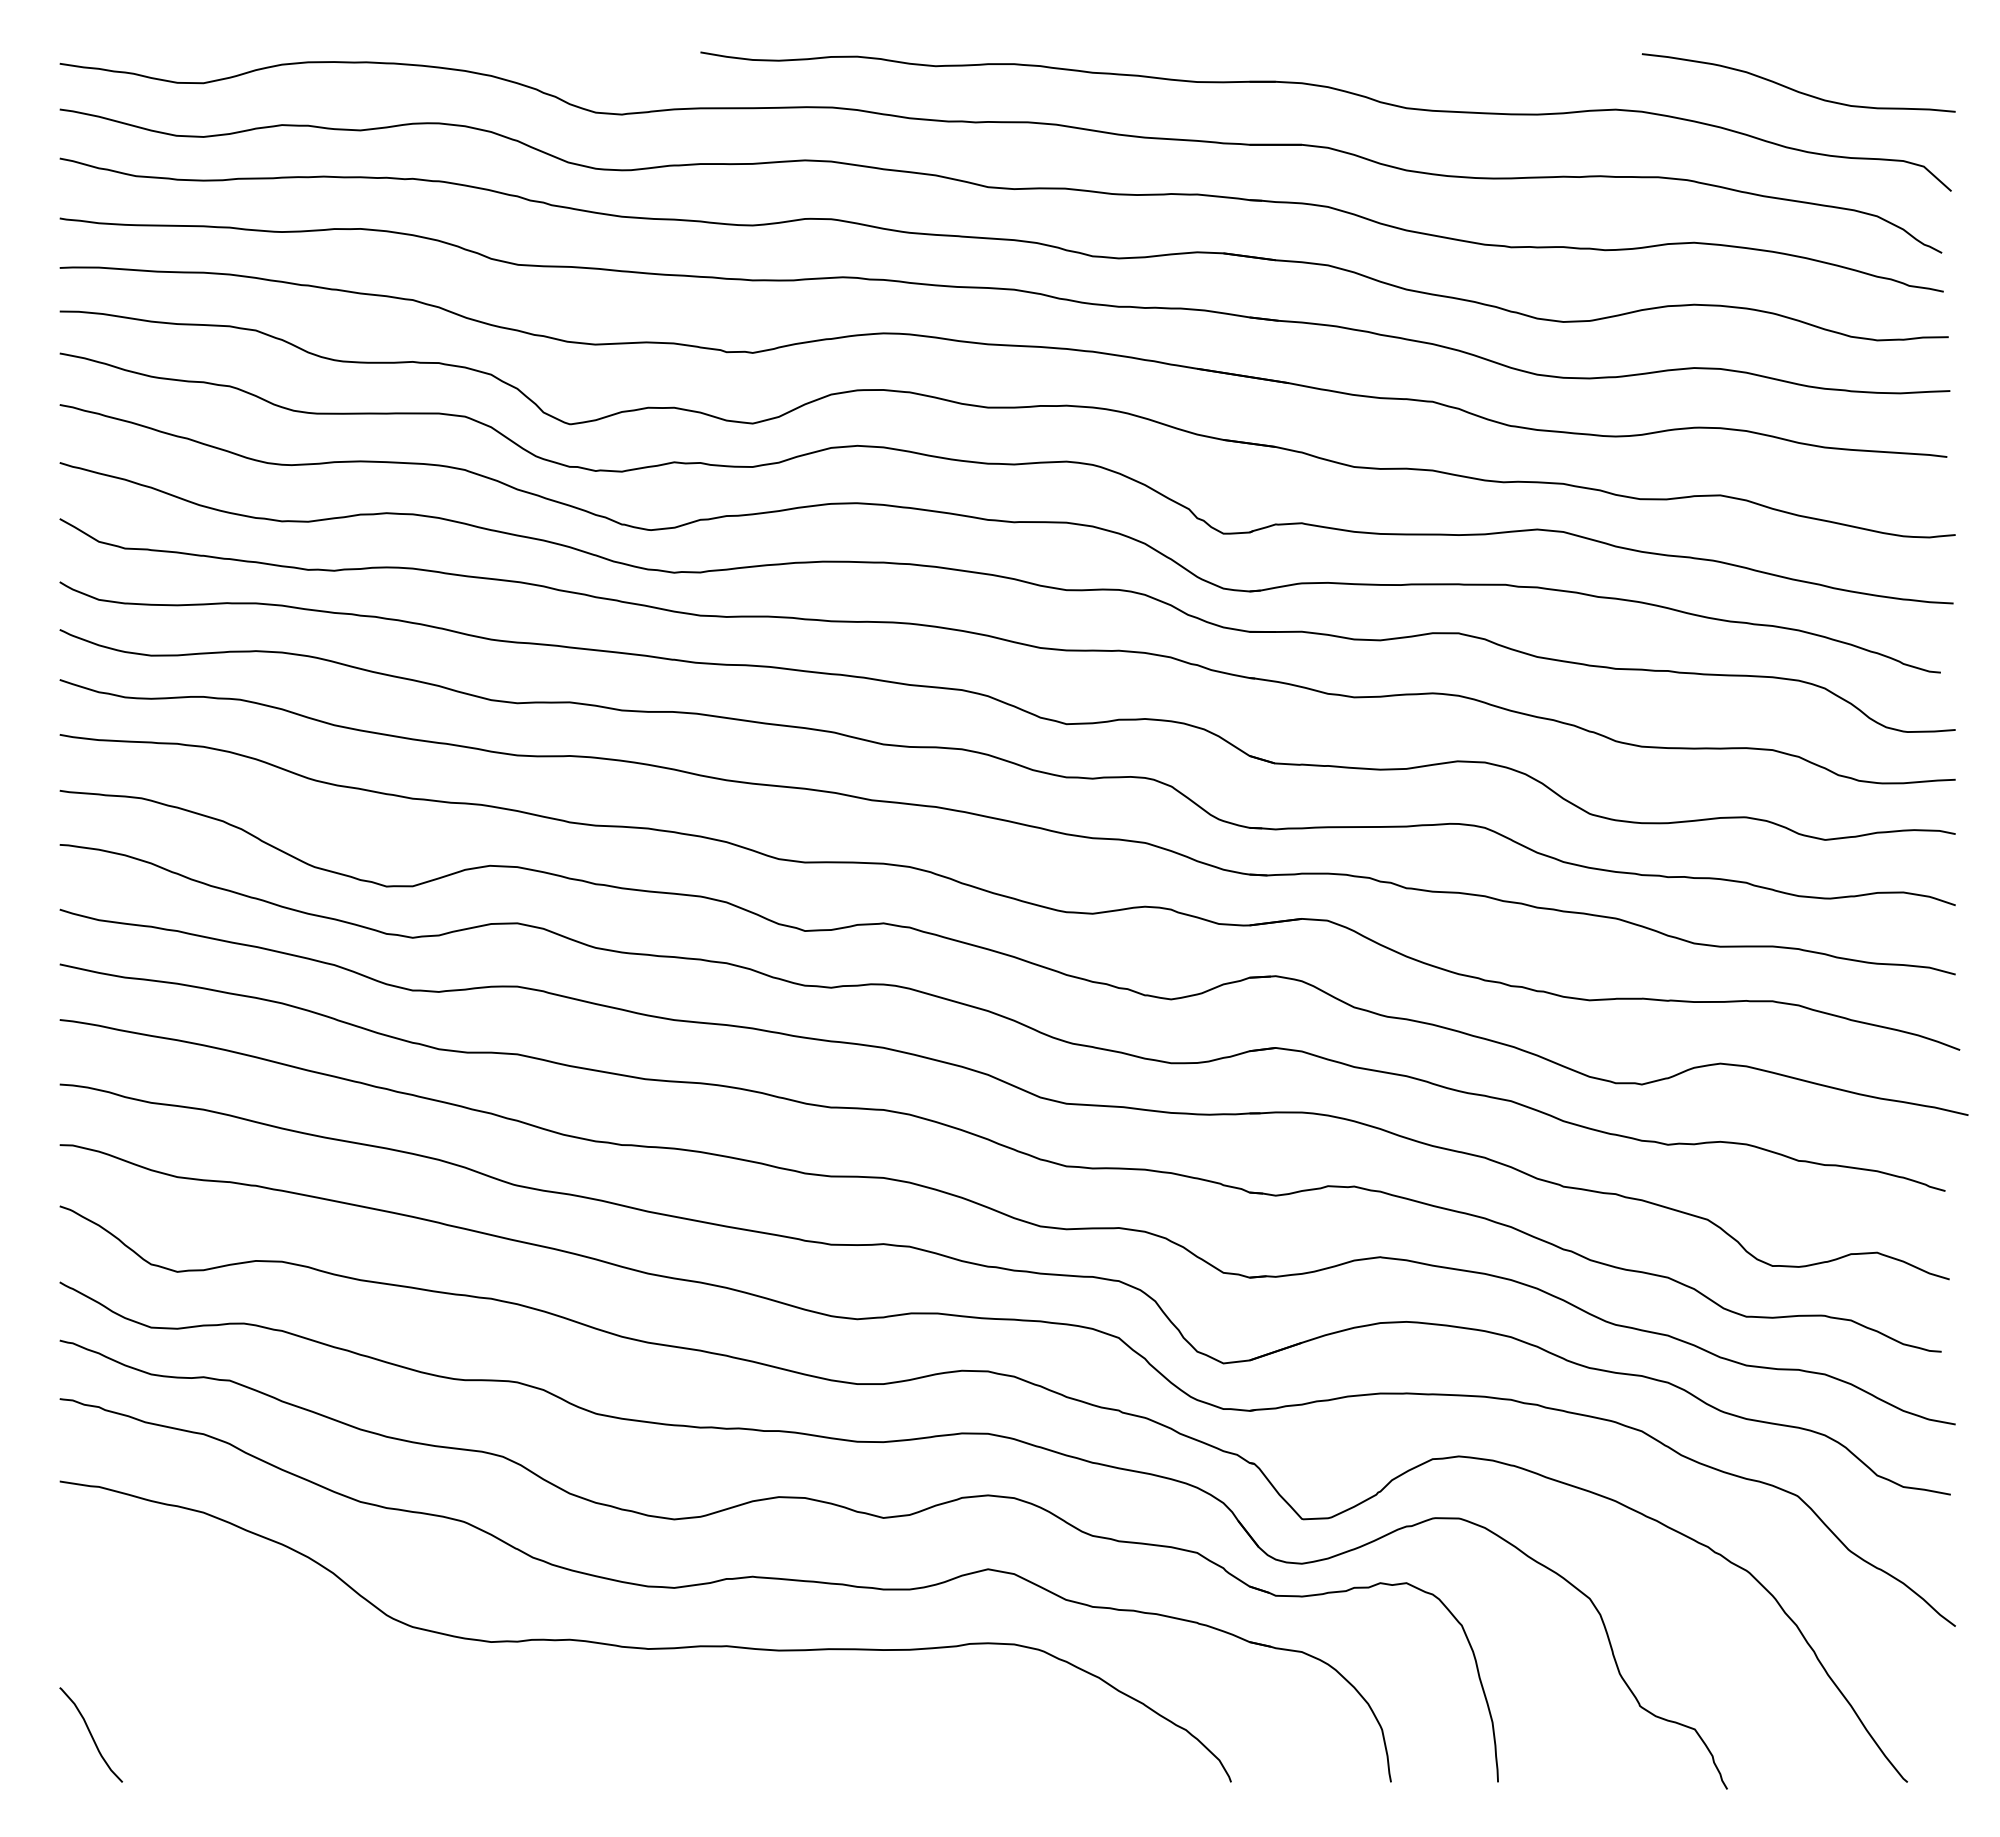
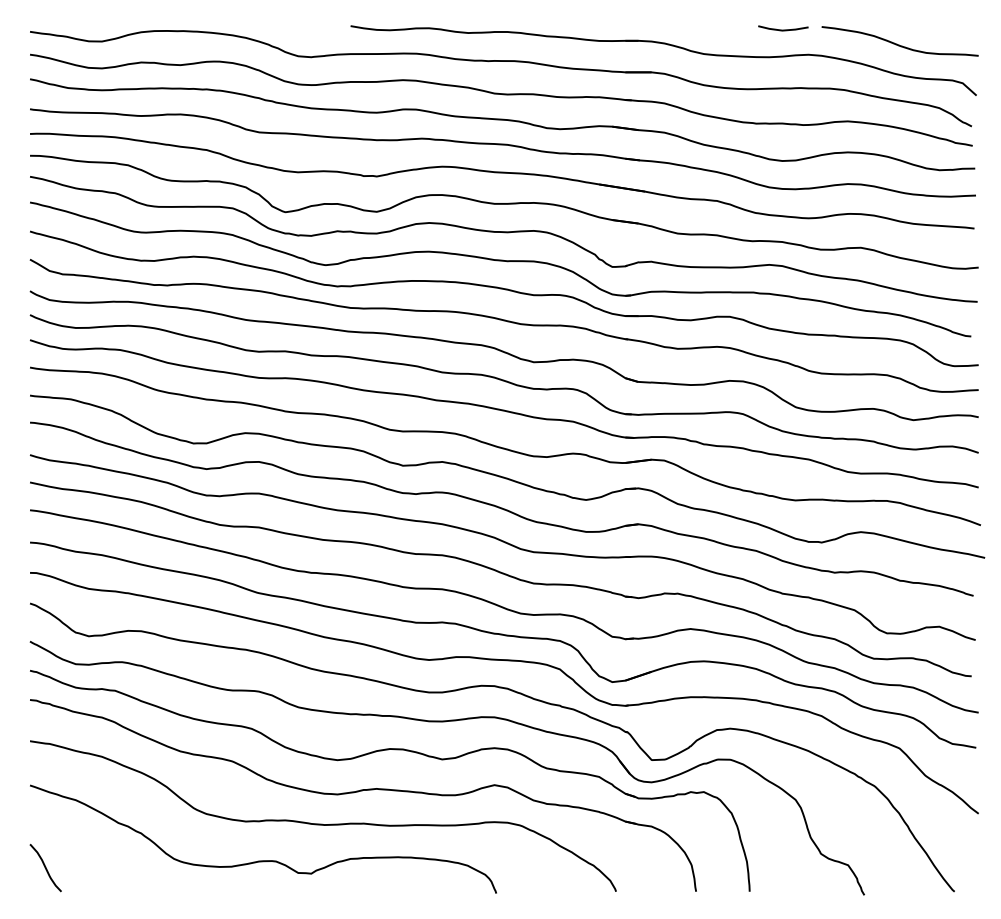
line: (1565, 59) -> (783, 29), added
curve: (526, 1719) -> (263, 860), added

